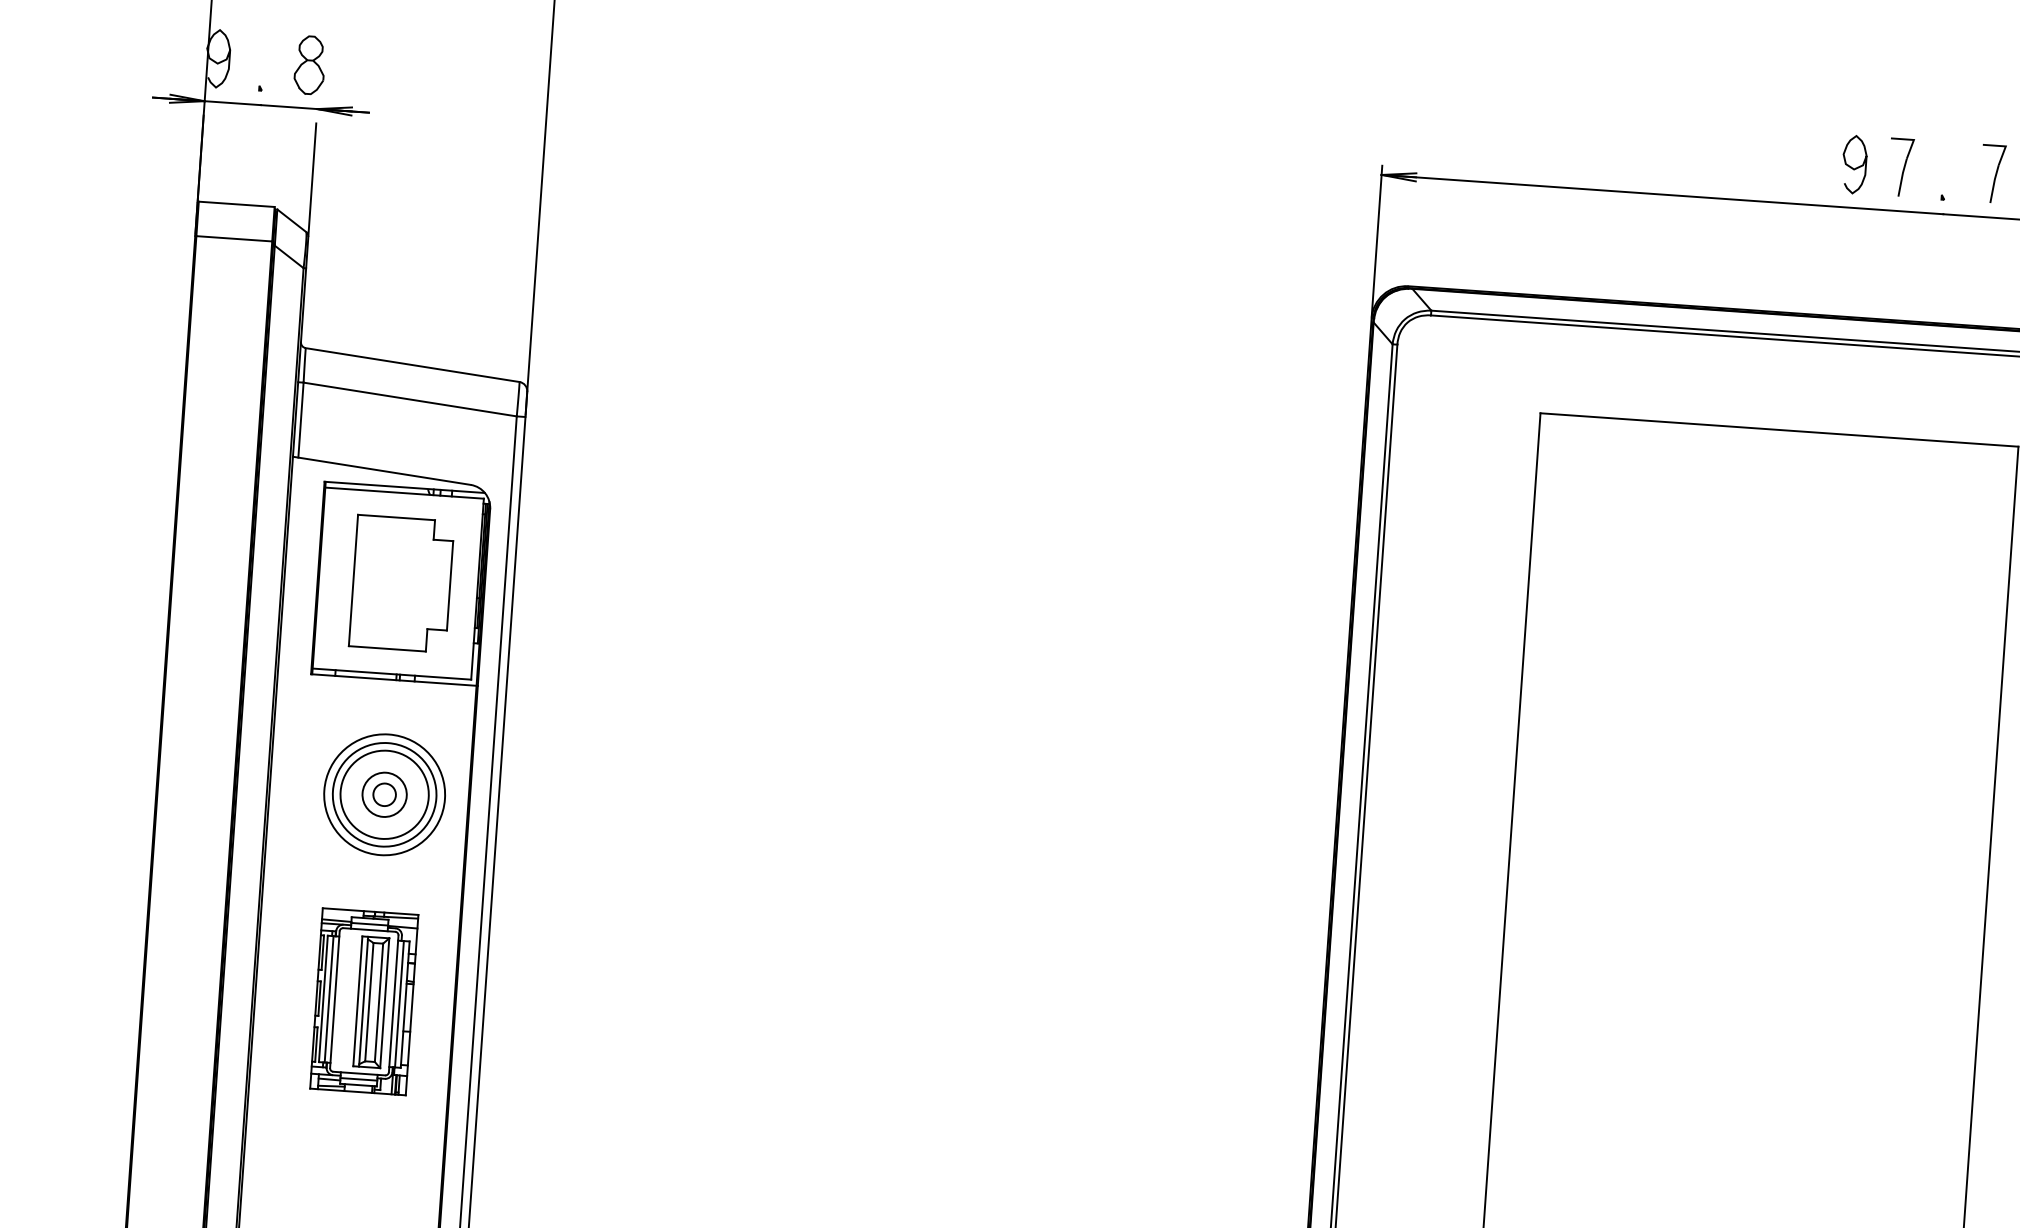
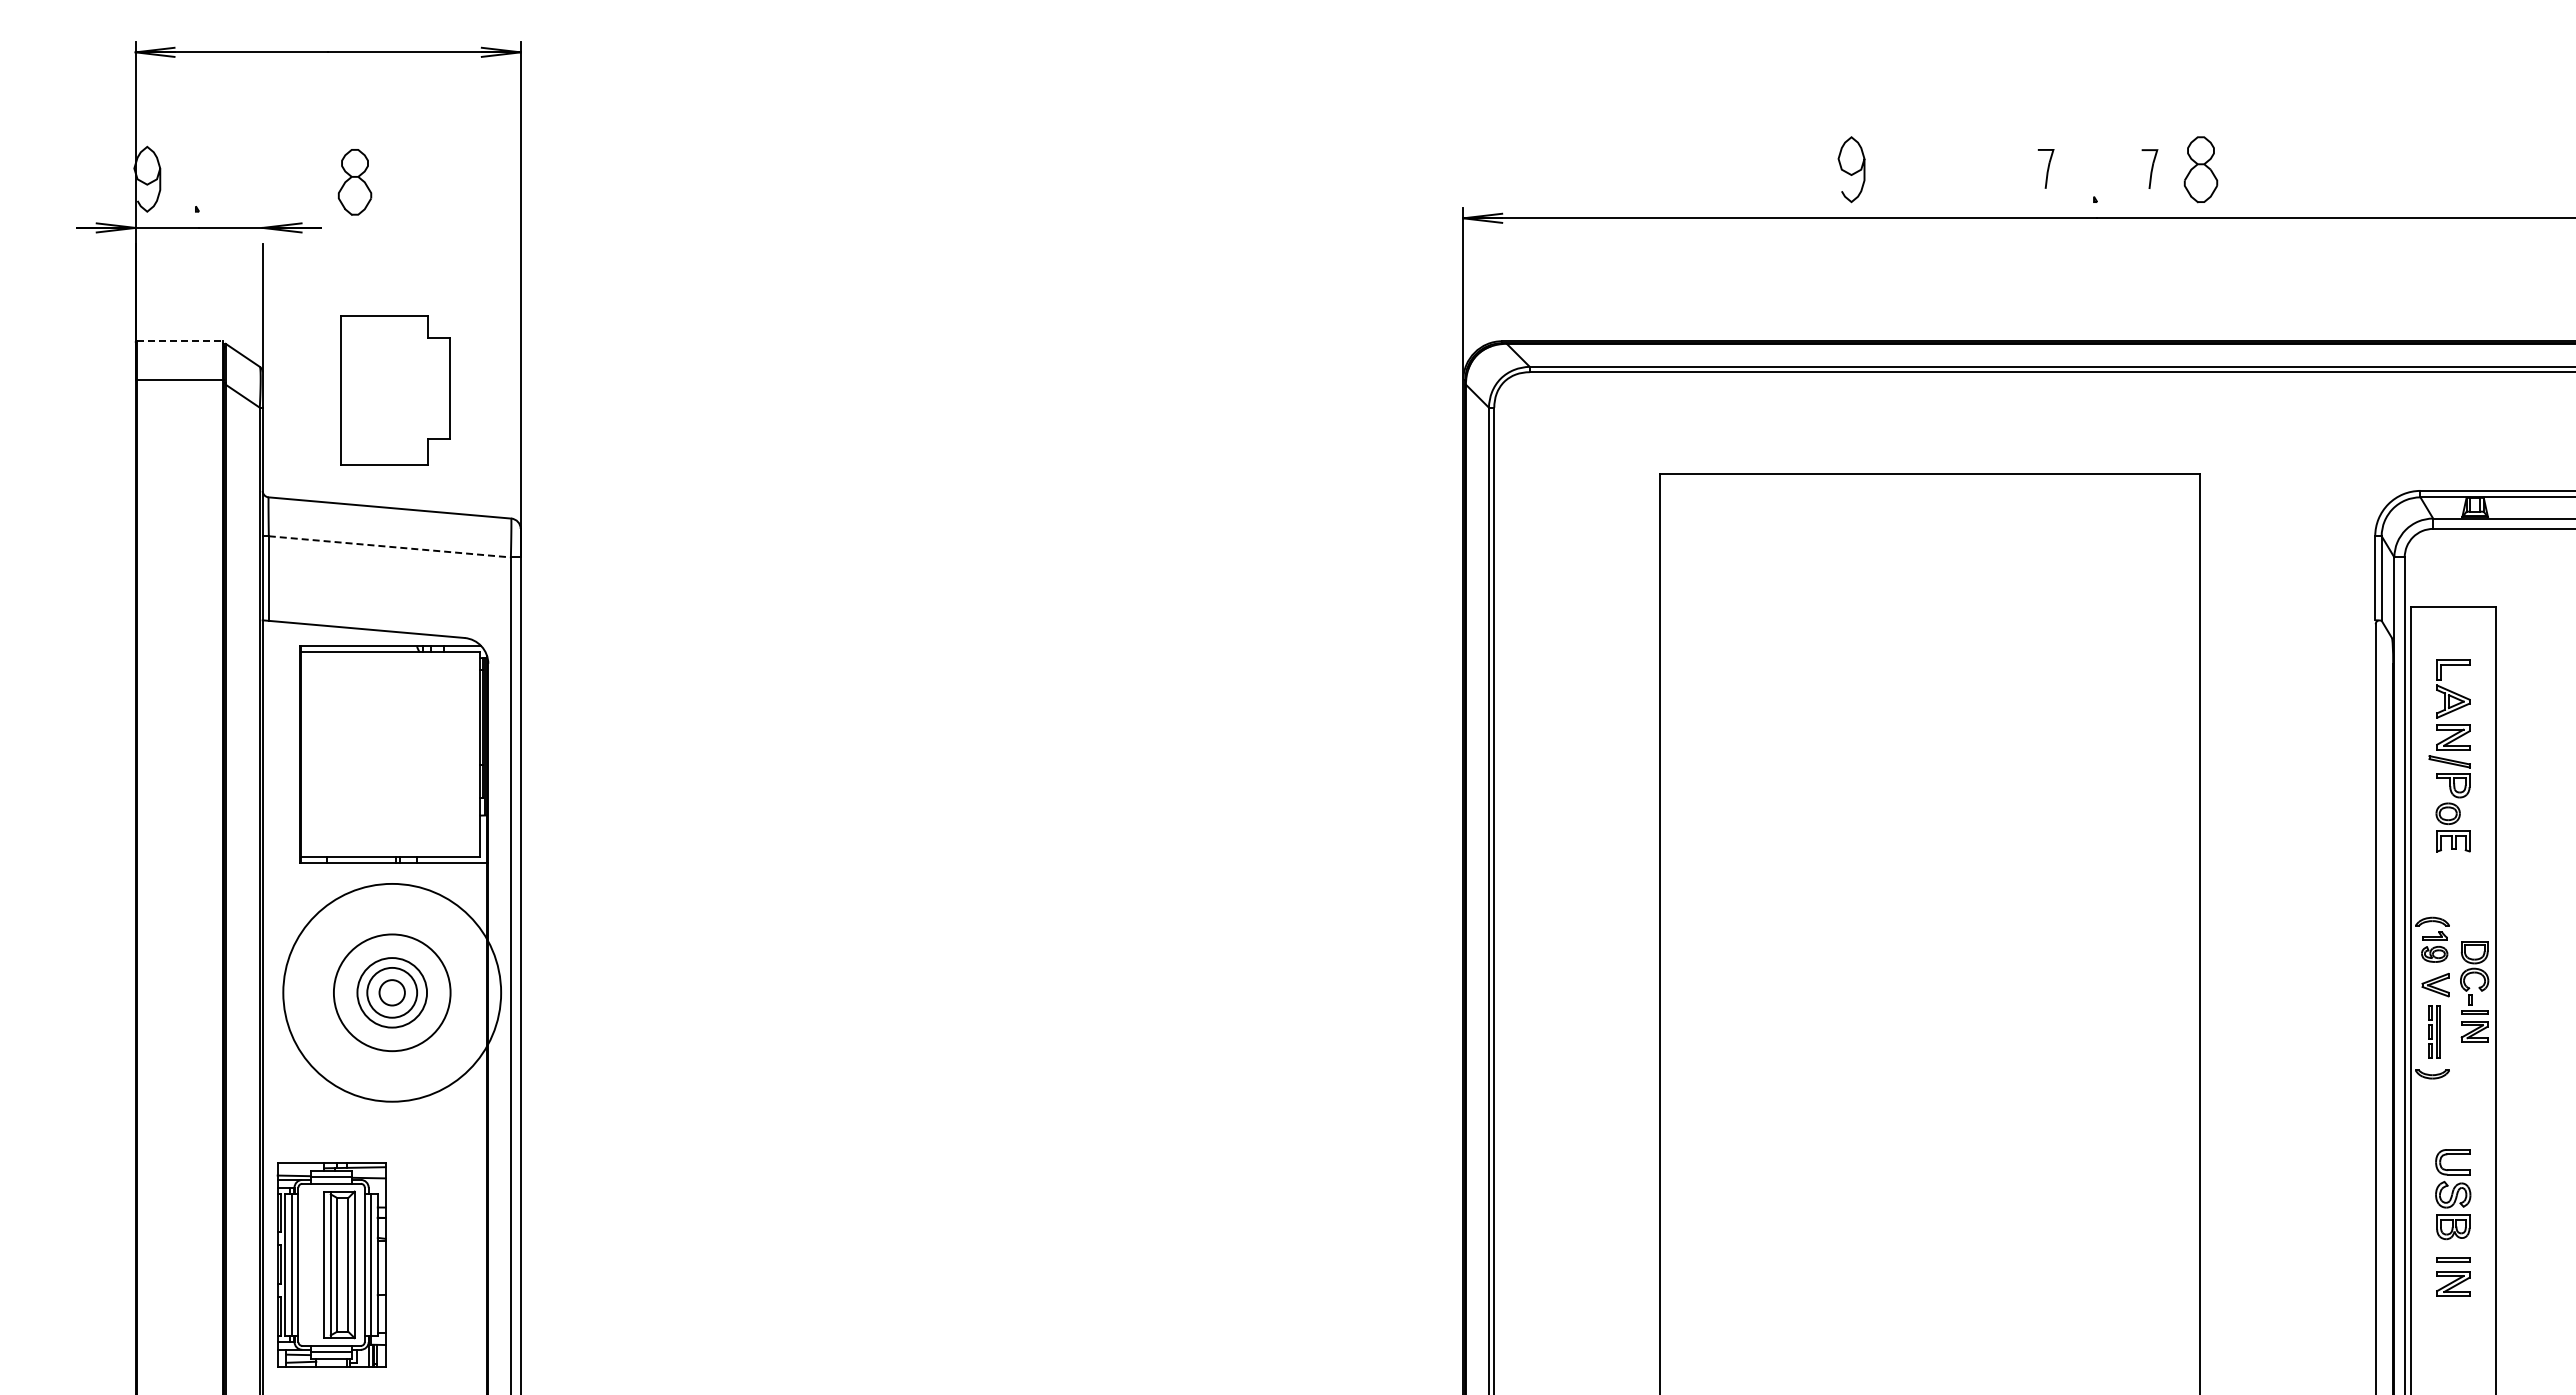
part: (309, 65) -> (354, 182), moved
part: (1900, 166) -> (2045, 168), size x0.6
curve: (1852, 167) -> (1849, 172), moved
part: (1992, 174) -> (2149, 169), size x0.6
line: (236, 204) -> (179, 341), solid -> dashed
line: (410, 399) -> (390, 546), solid -> dashed
part: (401, 583) -> (395, 390), moved
circle: (384, 794) -> (391, 992), size x0.7
circle: (384, 794) -> (392, 992), size x1.6
part: (364, 1001) -> (331, 1264), moved

